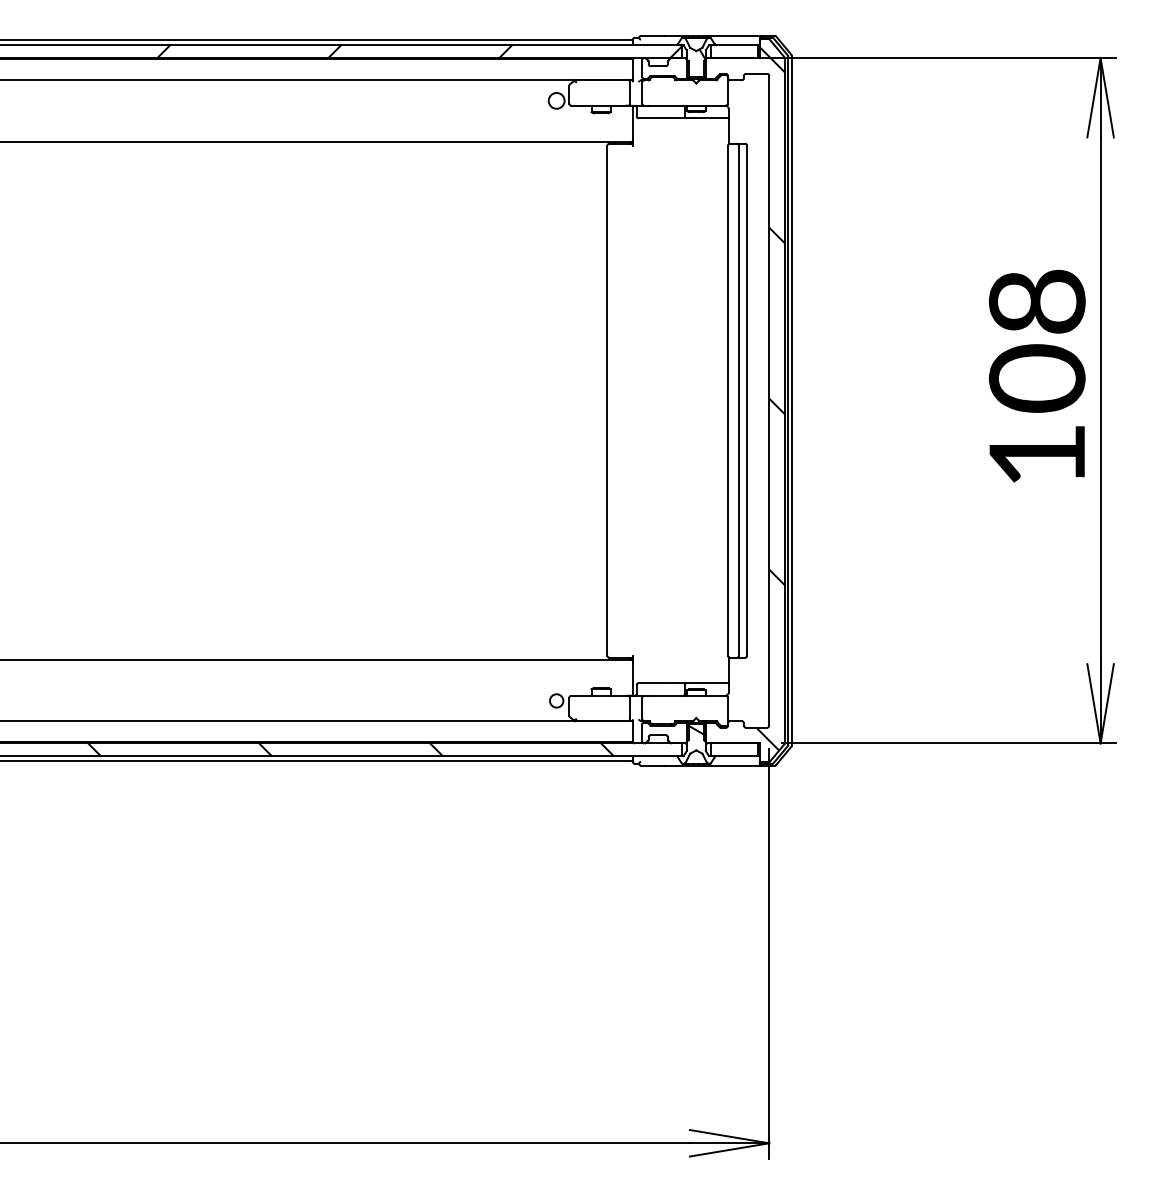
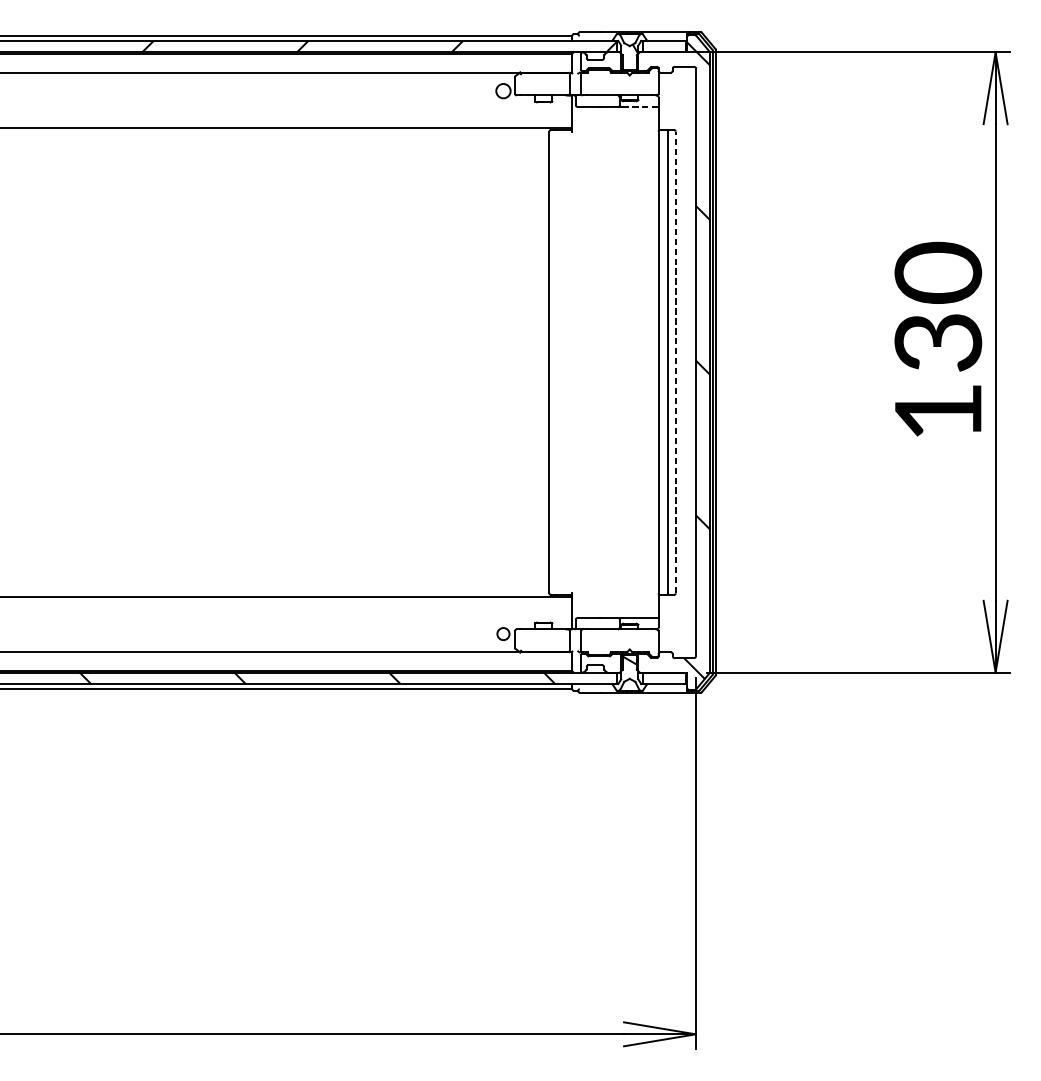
line: (708, 118) -> (640, 107), solid -> dashed
text: (1037, 339) -> (938, 307), 108 -> 130
line: (747, 400) -> (676, 362), solid -> dashed

